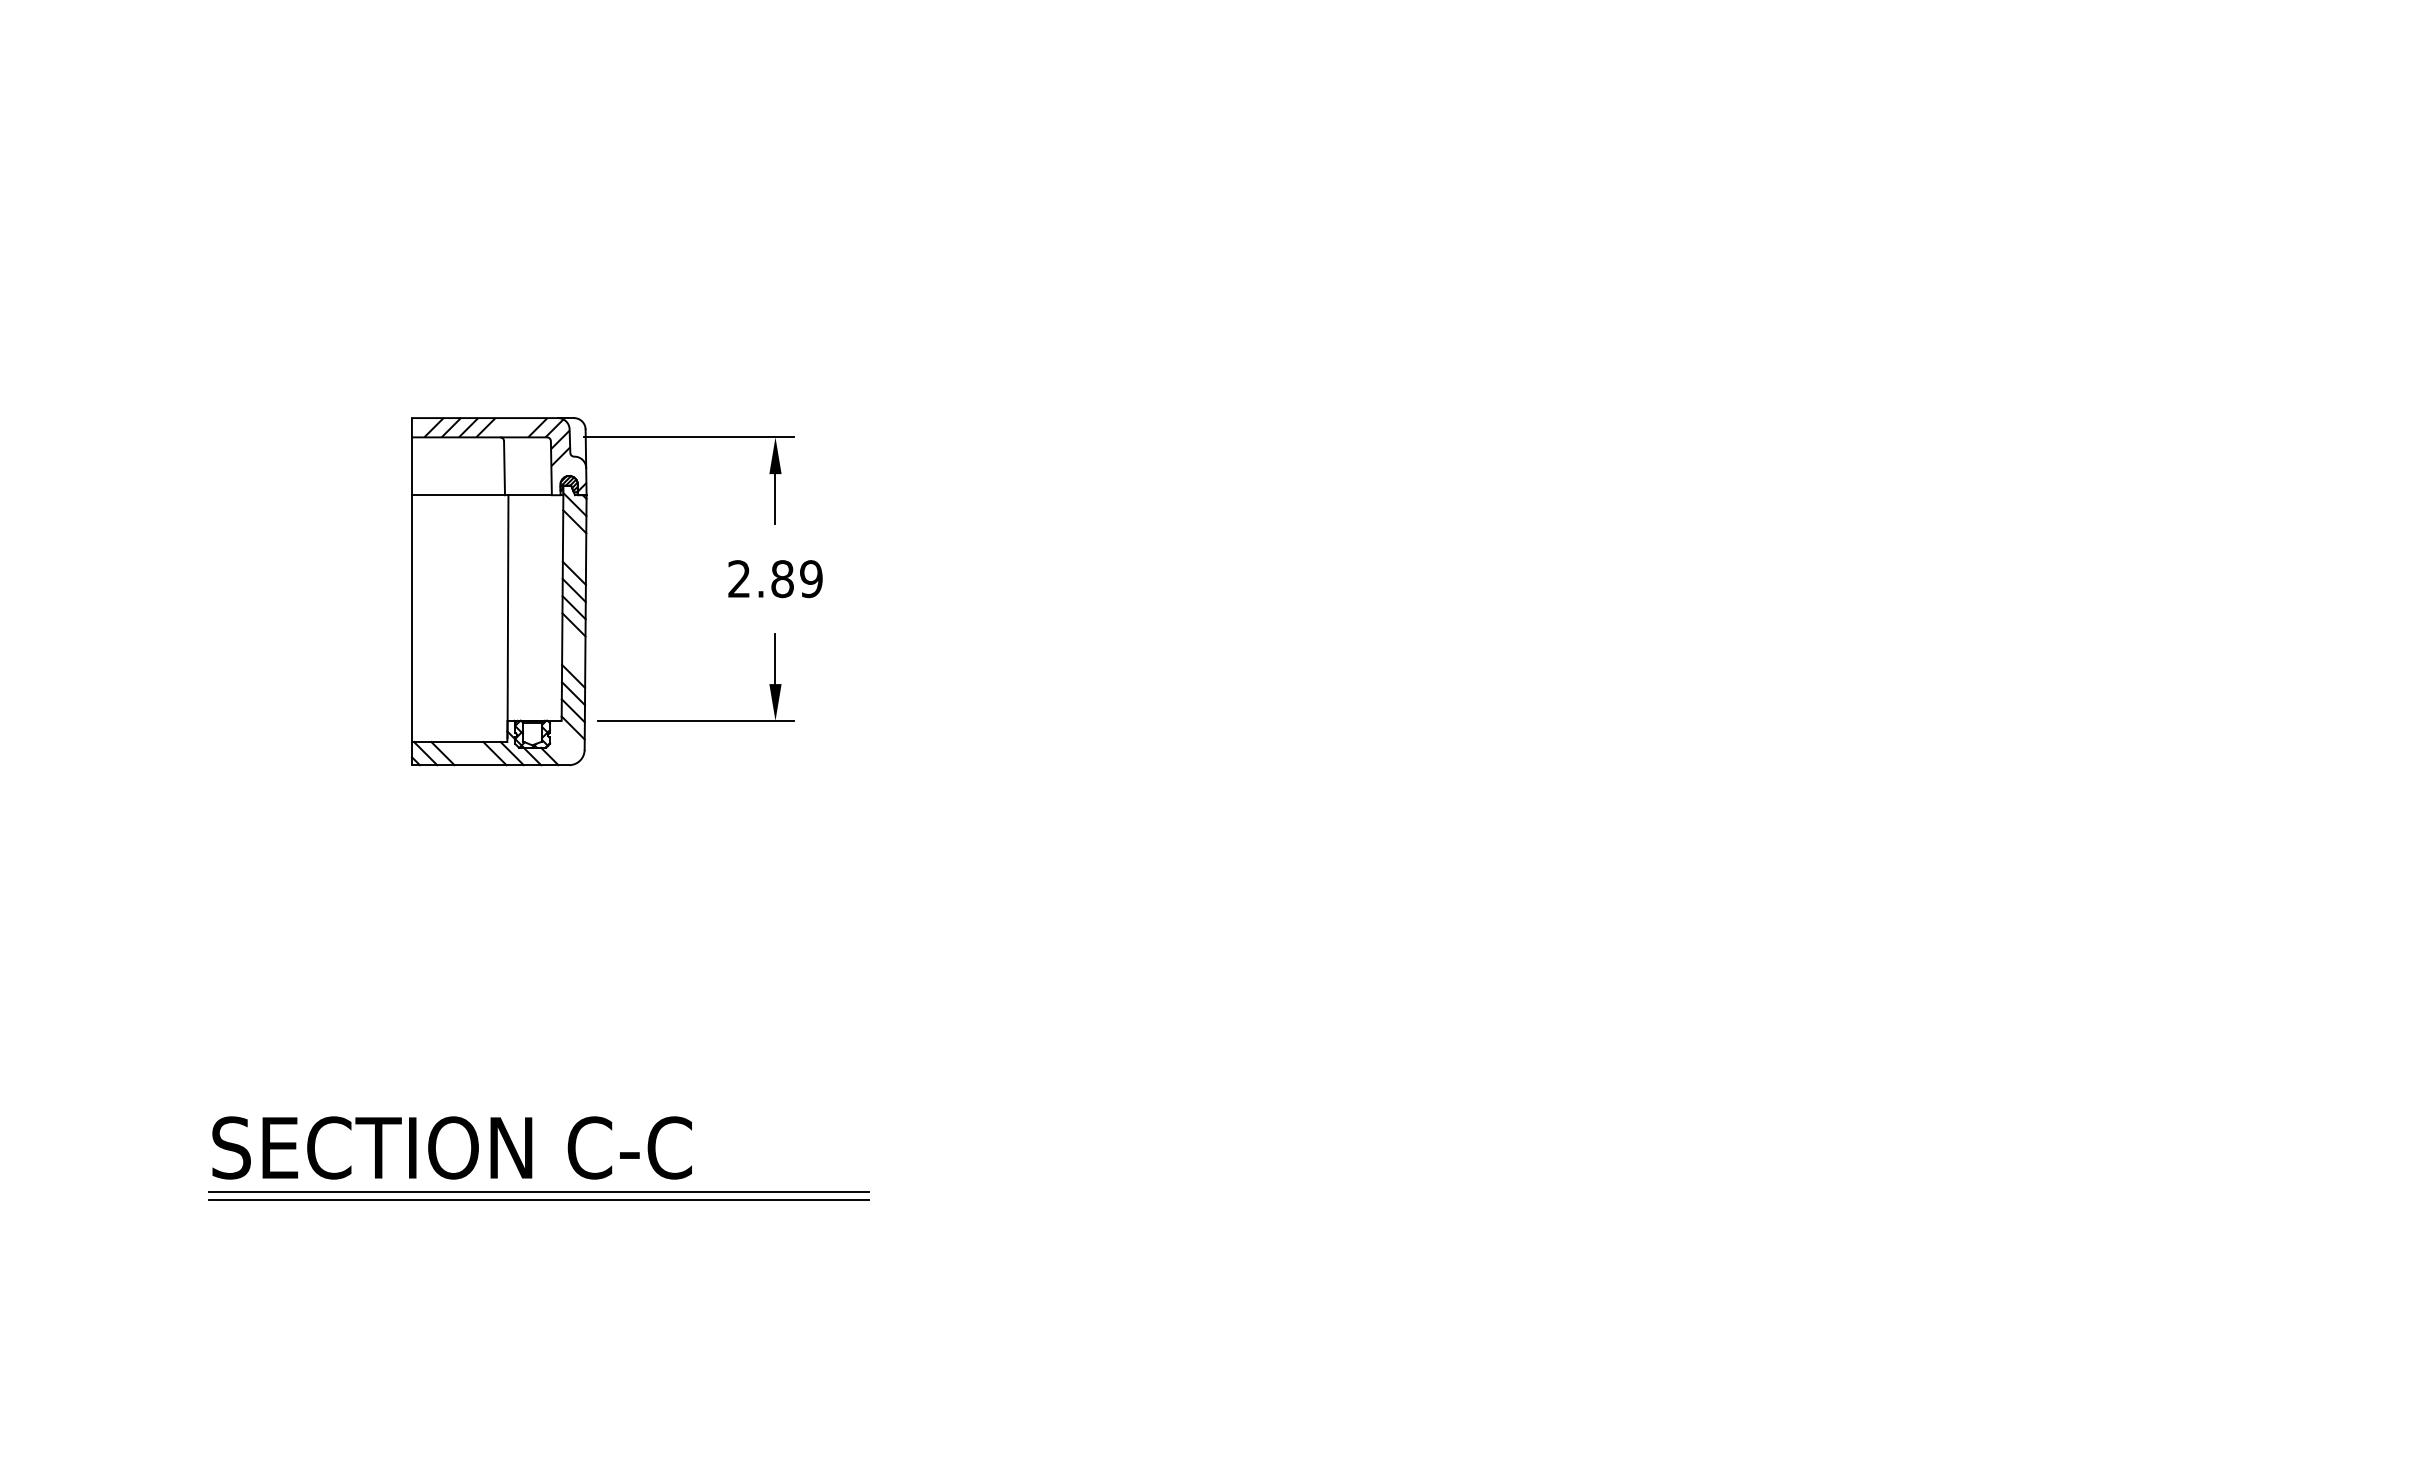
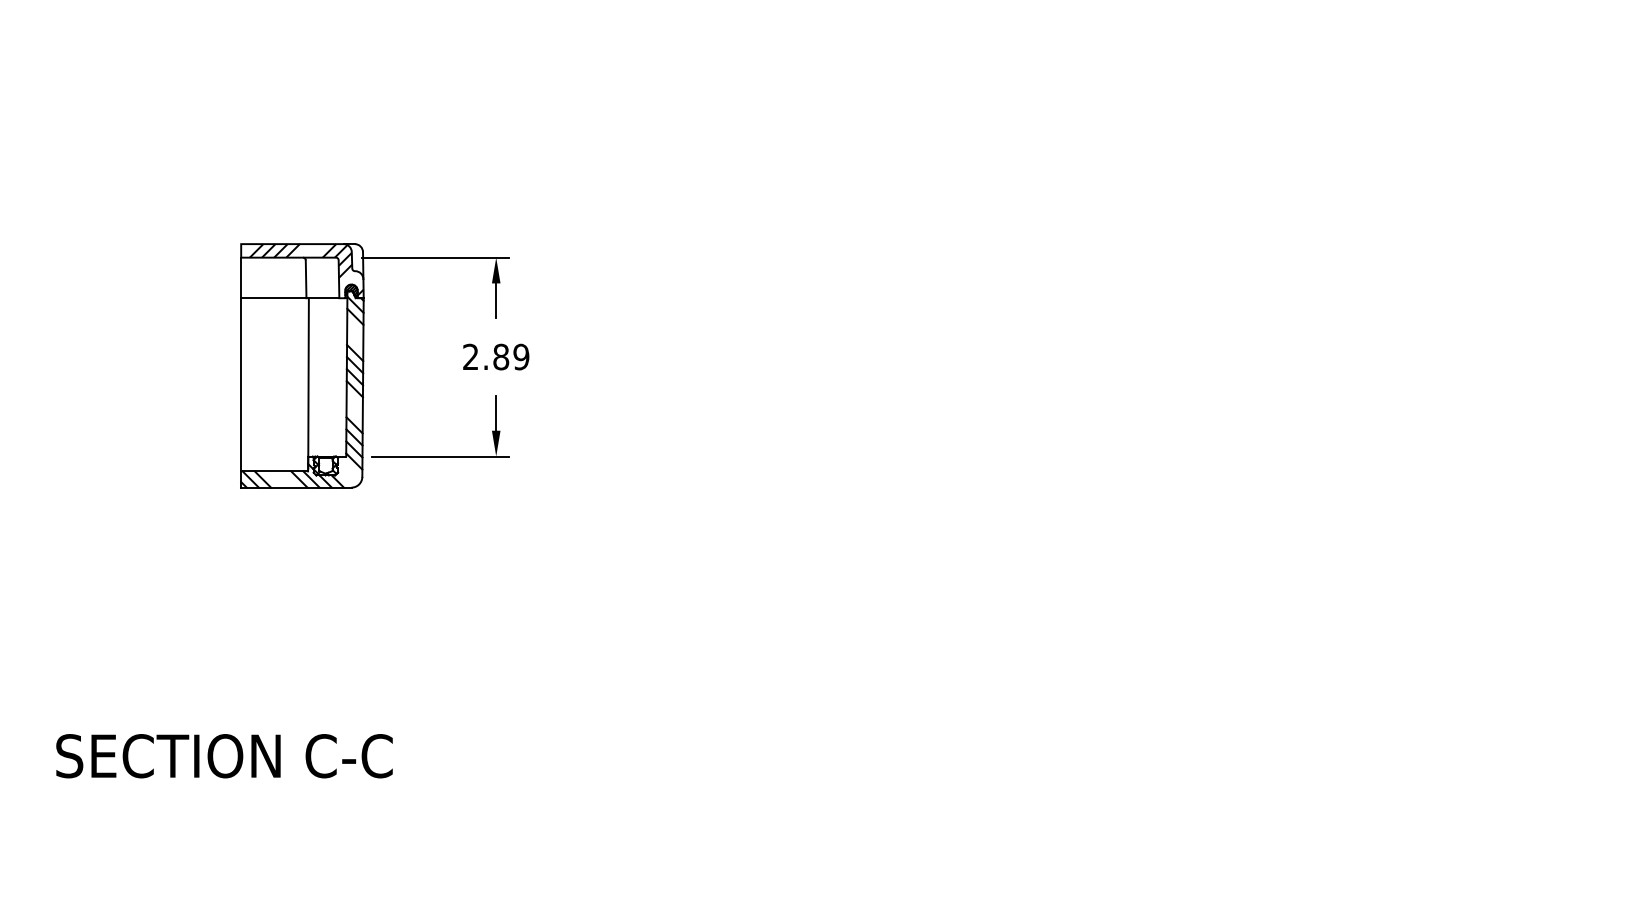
text: (451, 1147) -> (224, 755), moved
line: (538, 1192) -> (329, 787), removed
line: (538, 1200) -> (329, 793), removed

